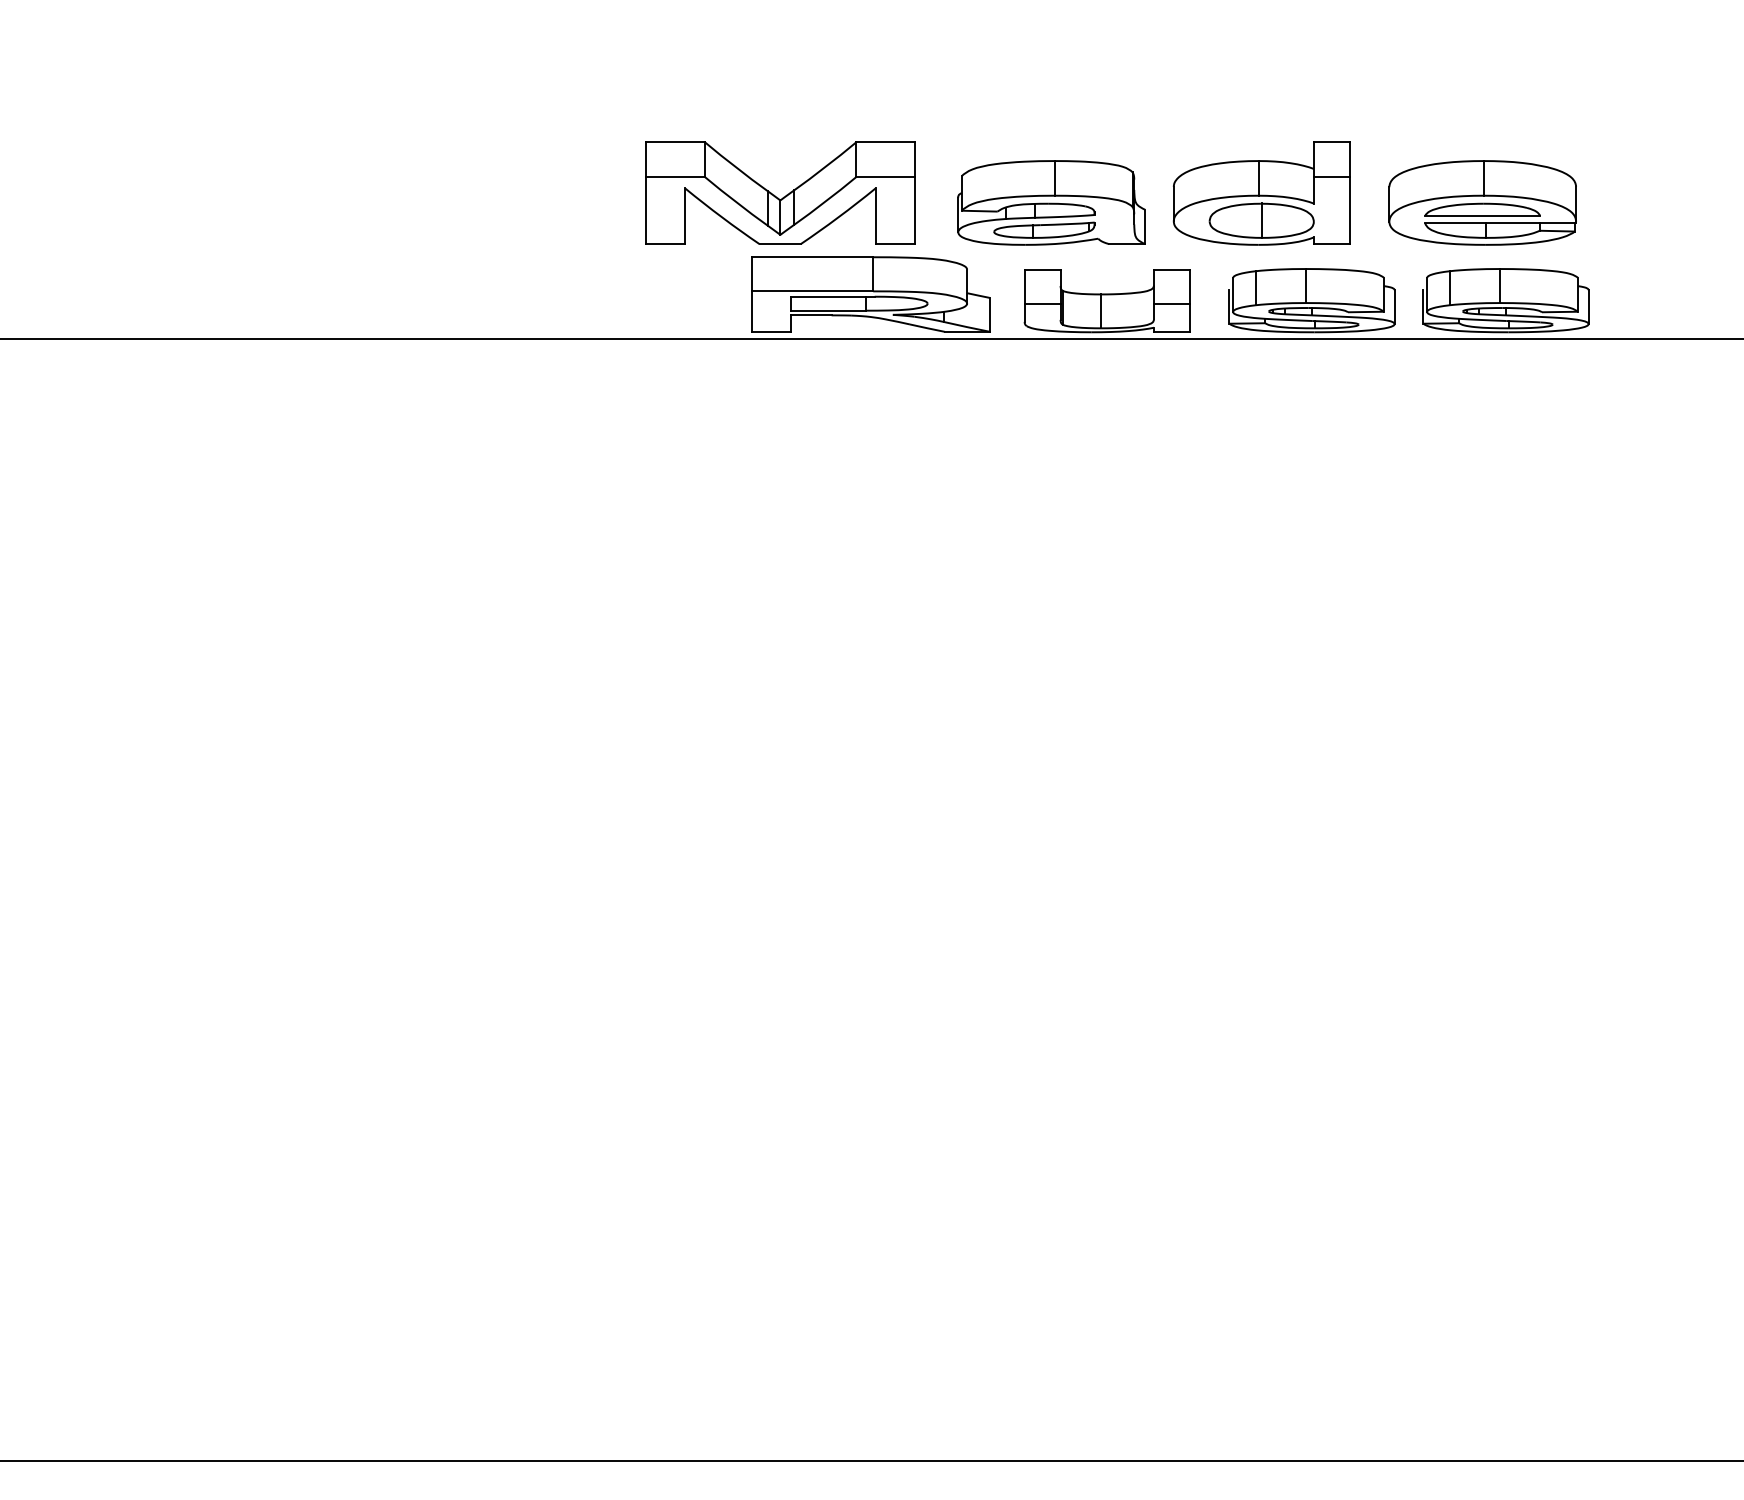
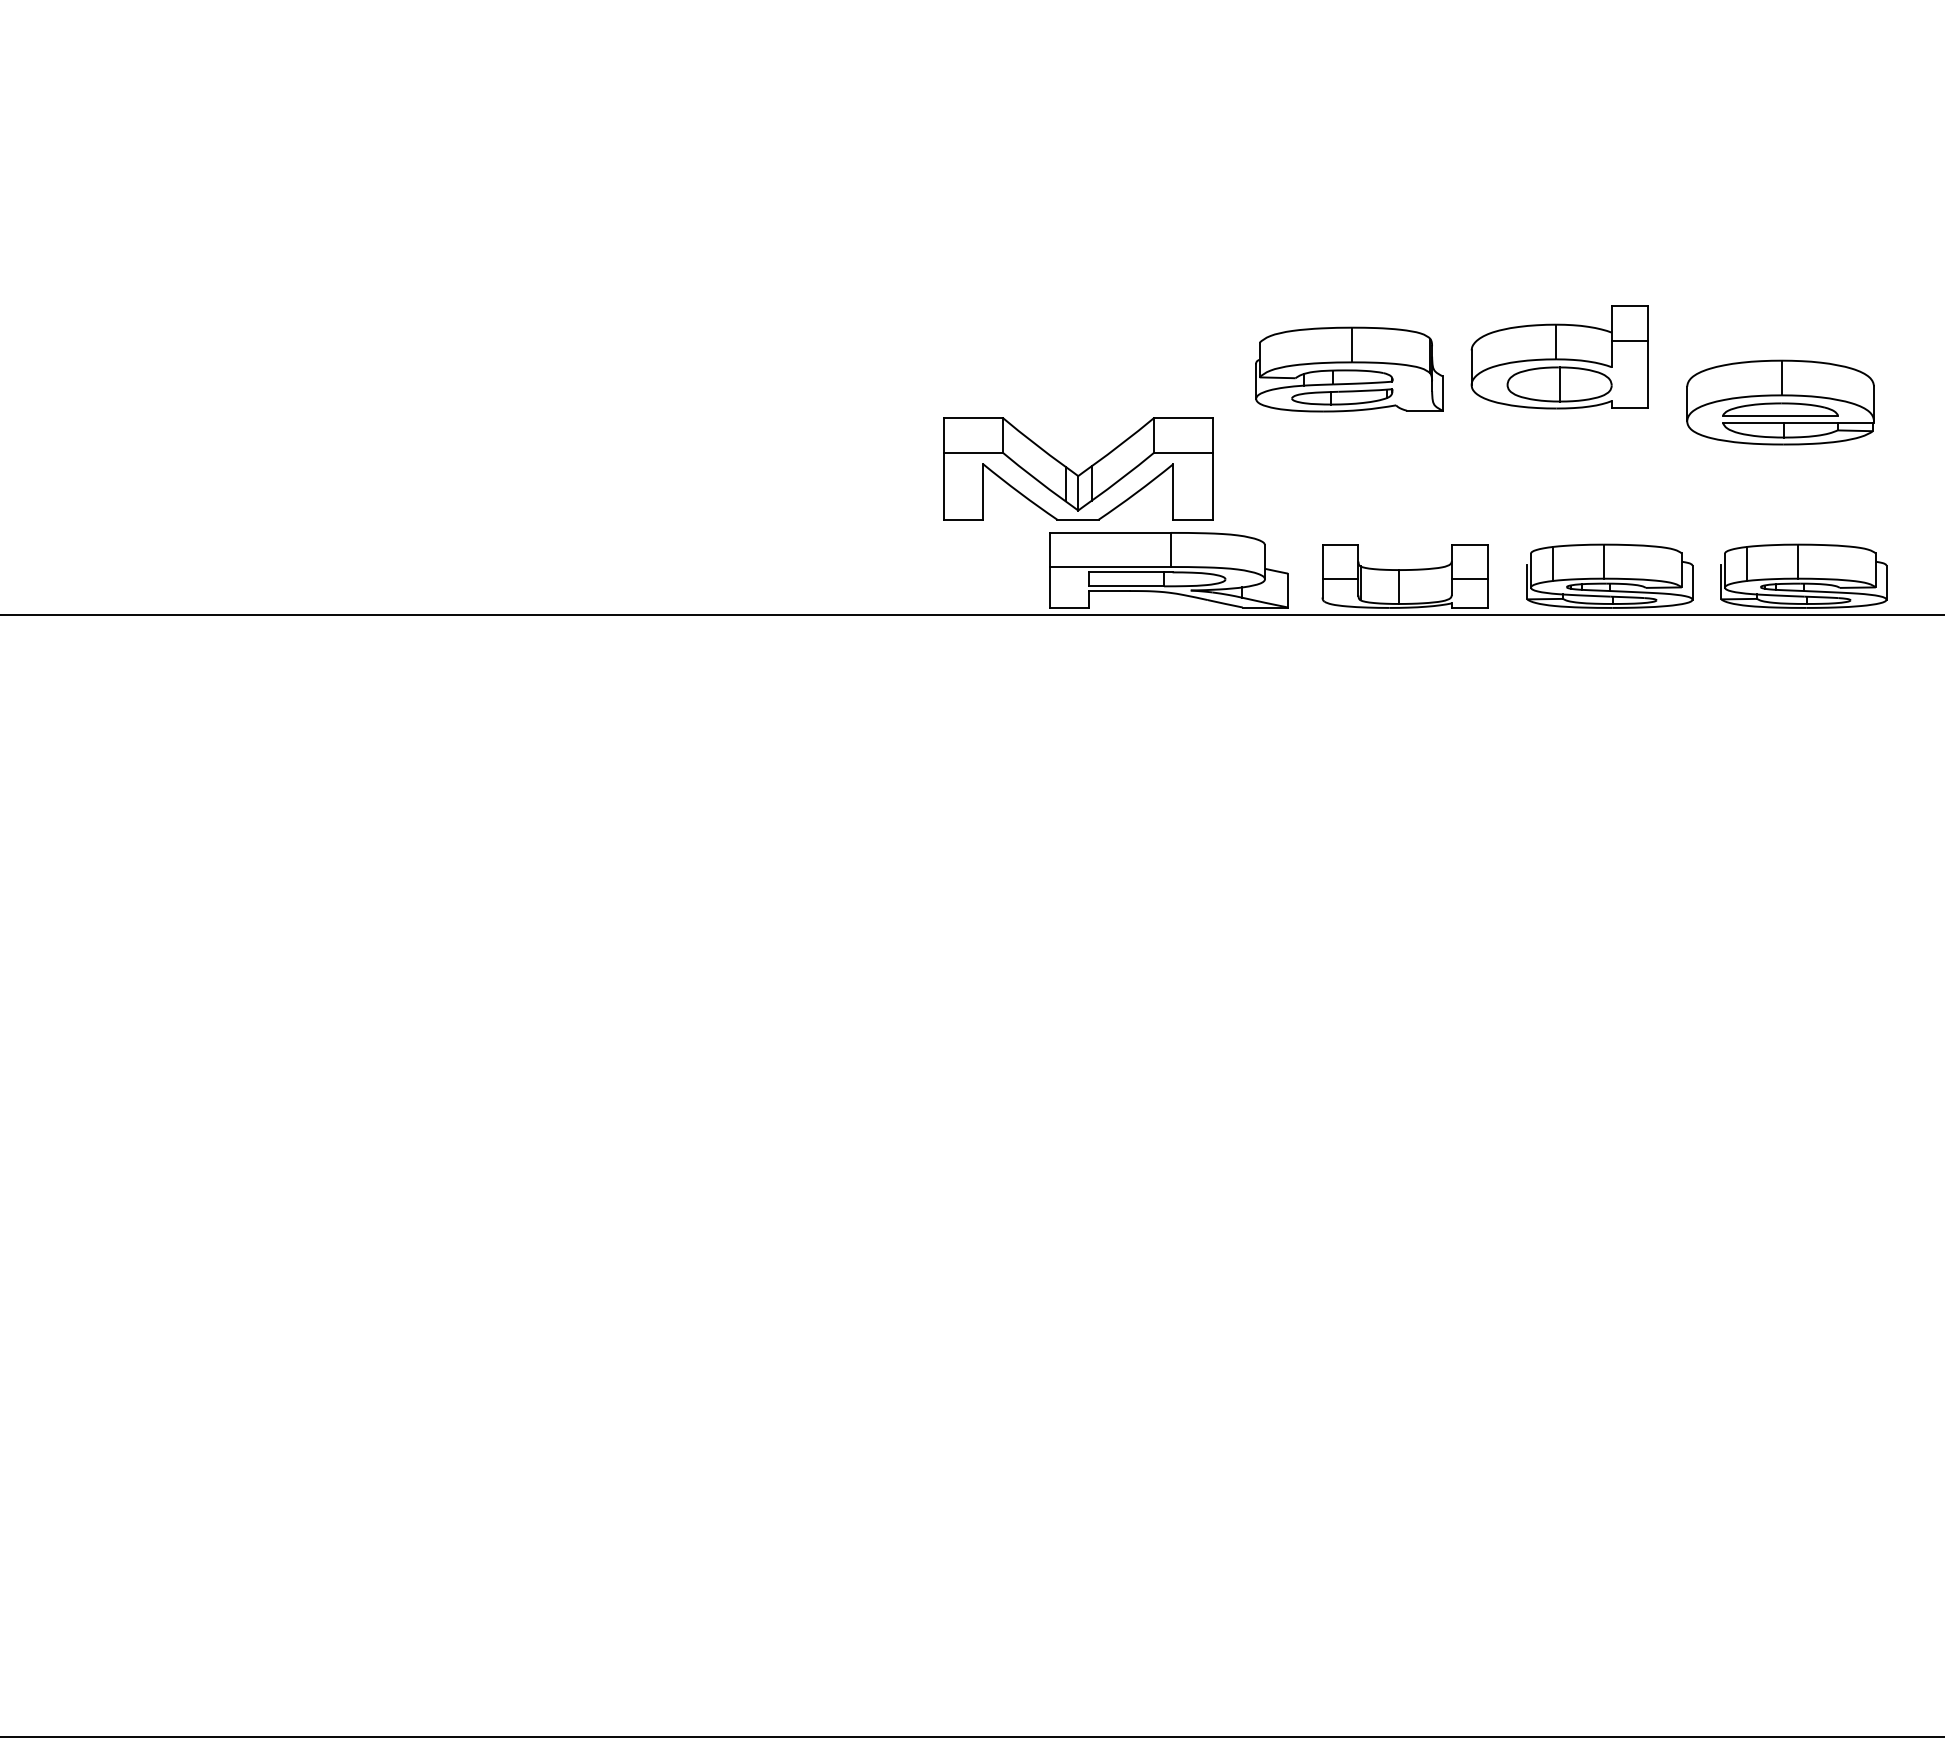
part: (1261, 193) -> (1559, 357), moved
part: (1051, 202) -> (1349, 369), moved
part: (1482, 202) -> (1780, 402), moved

